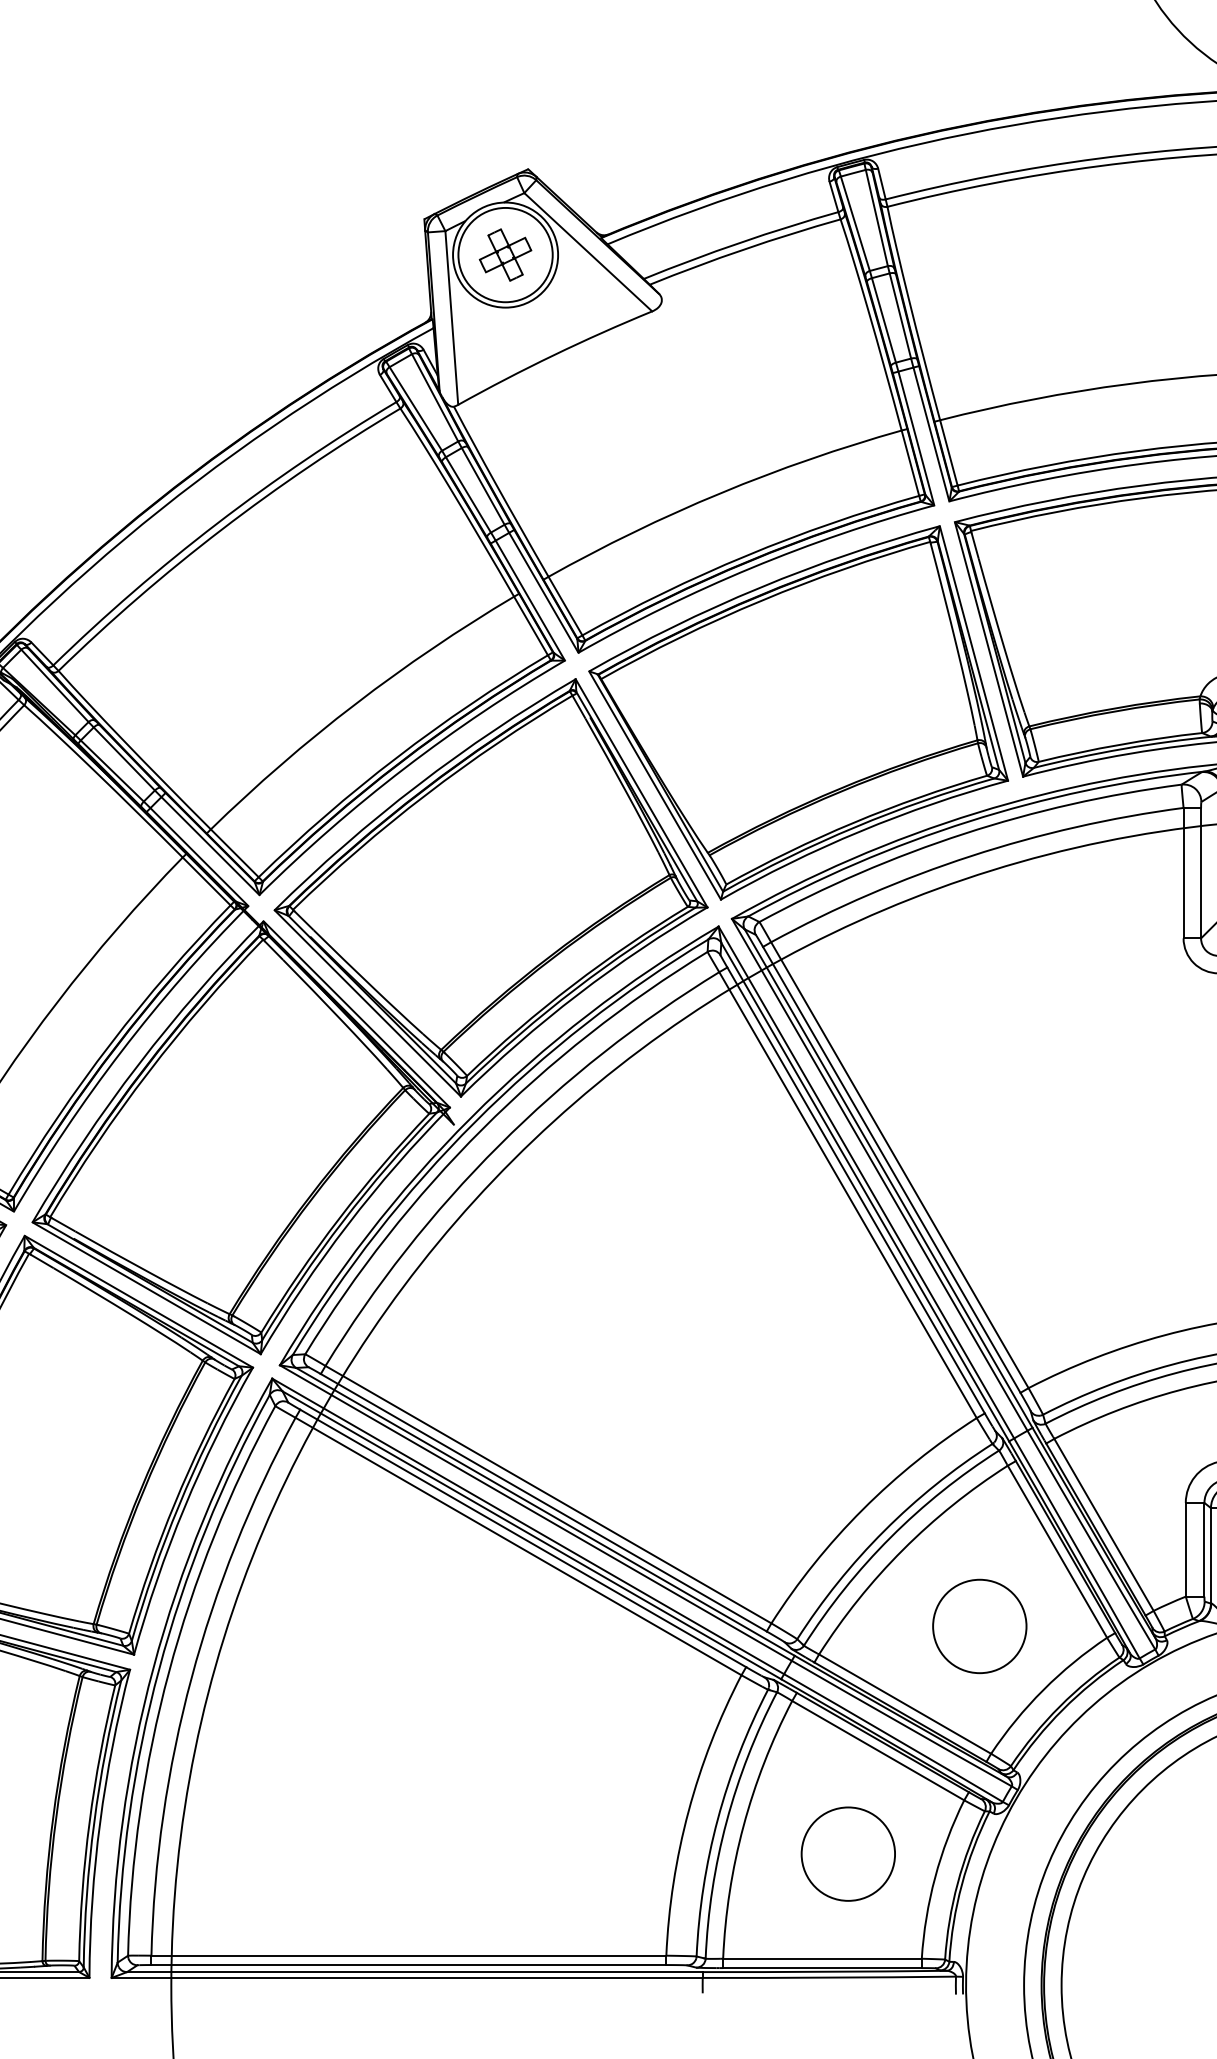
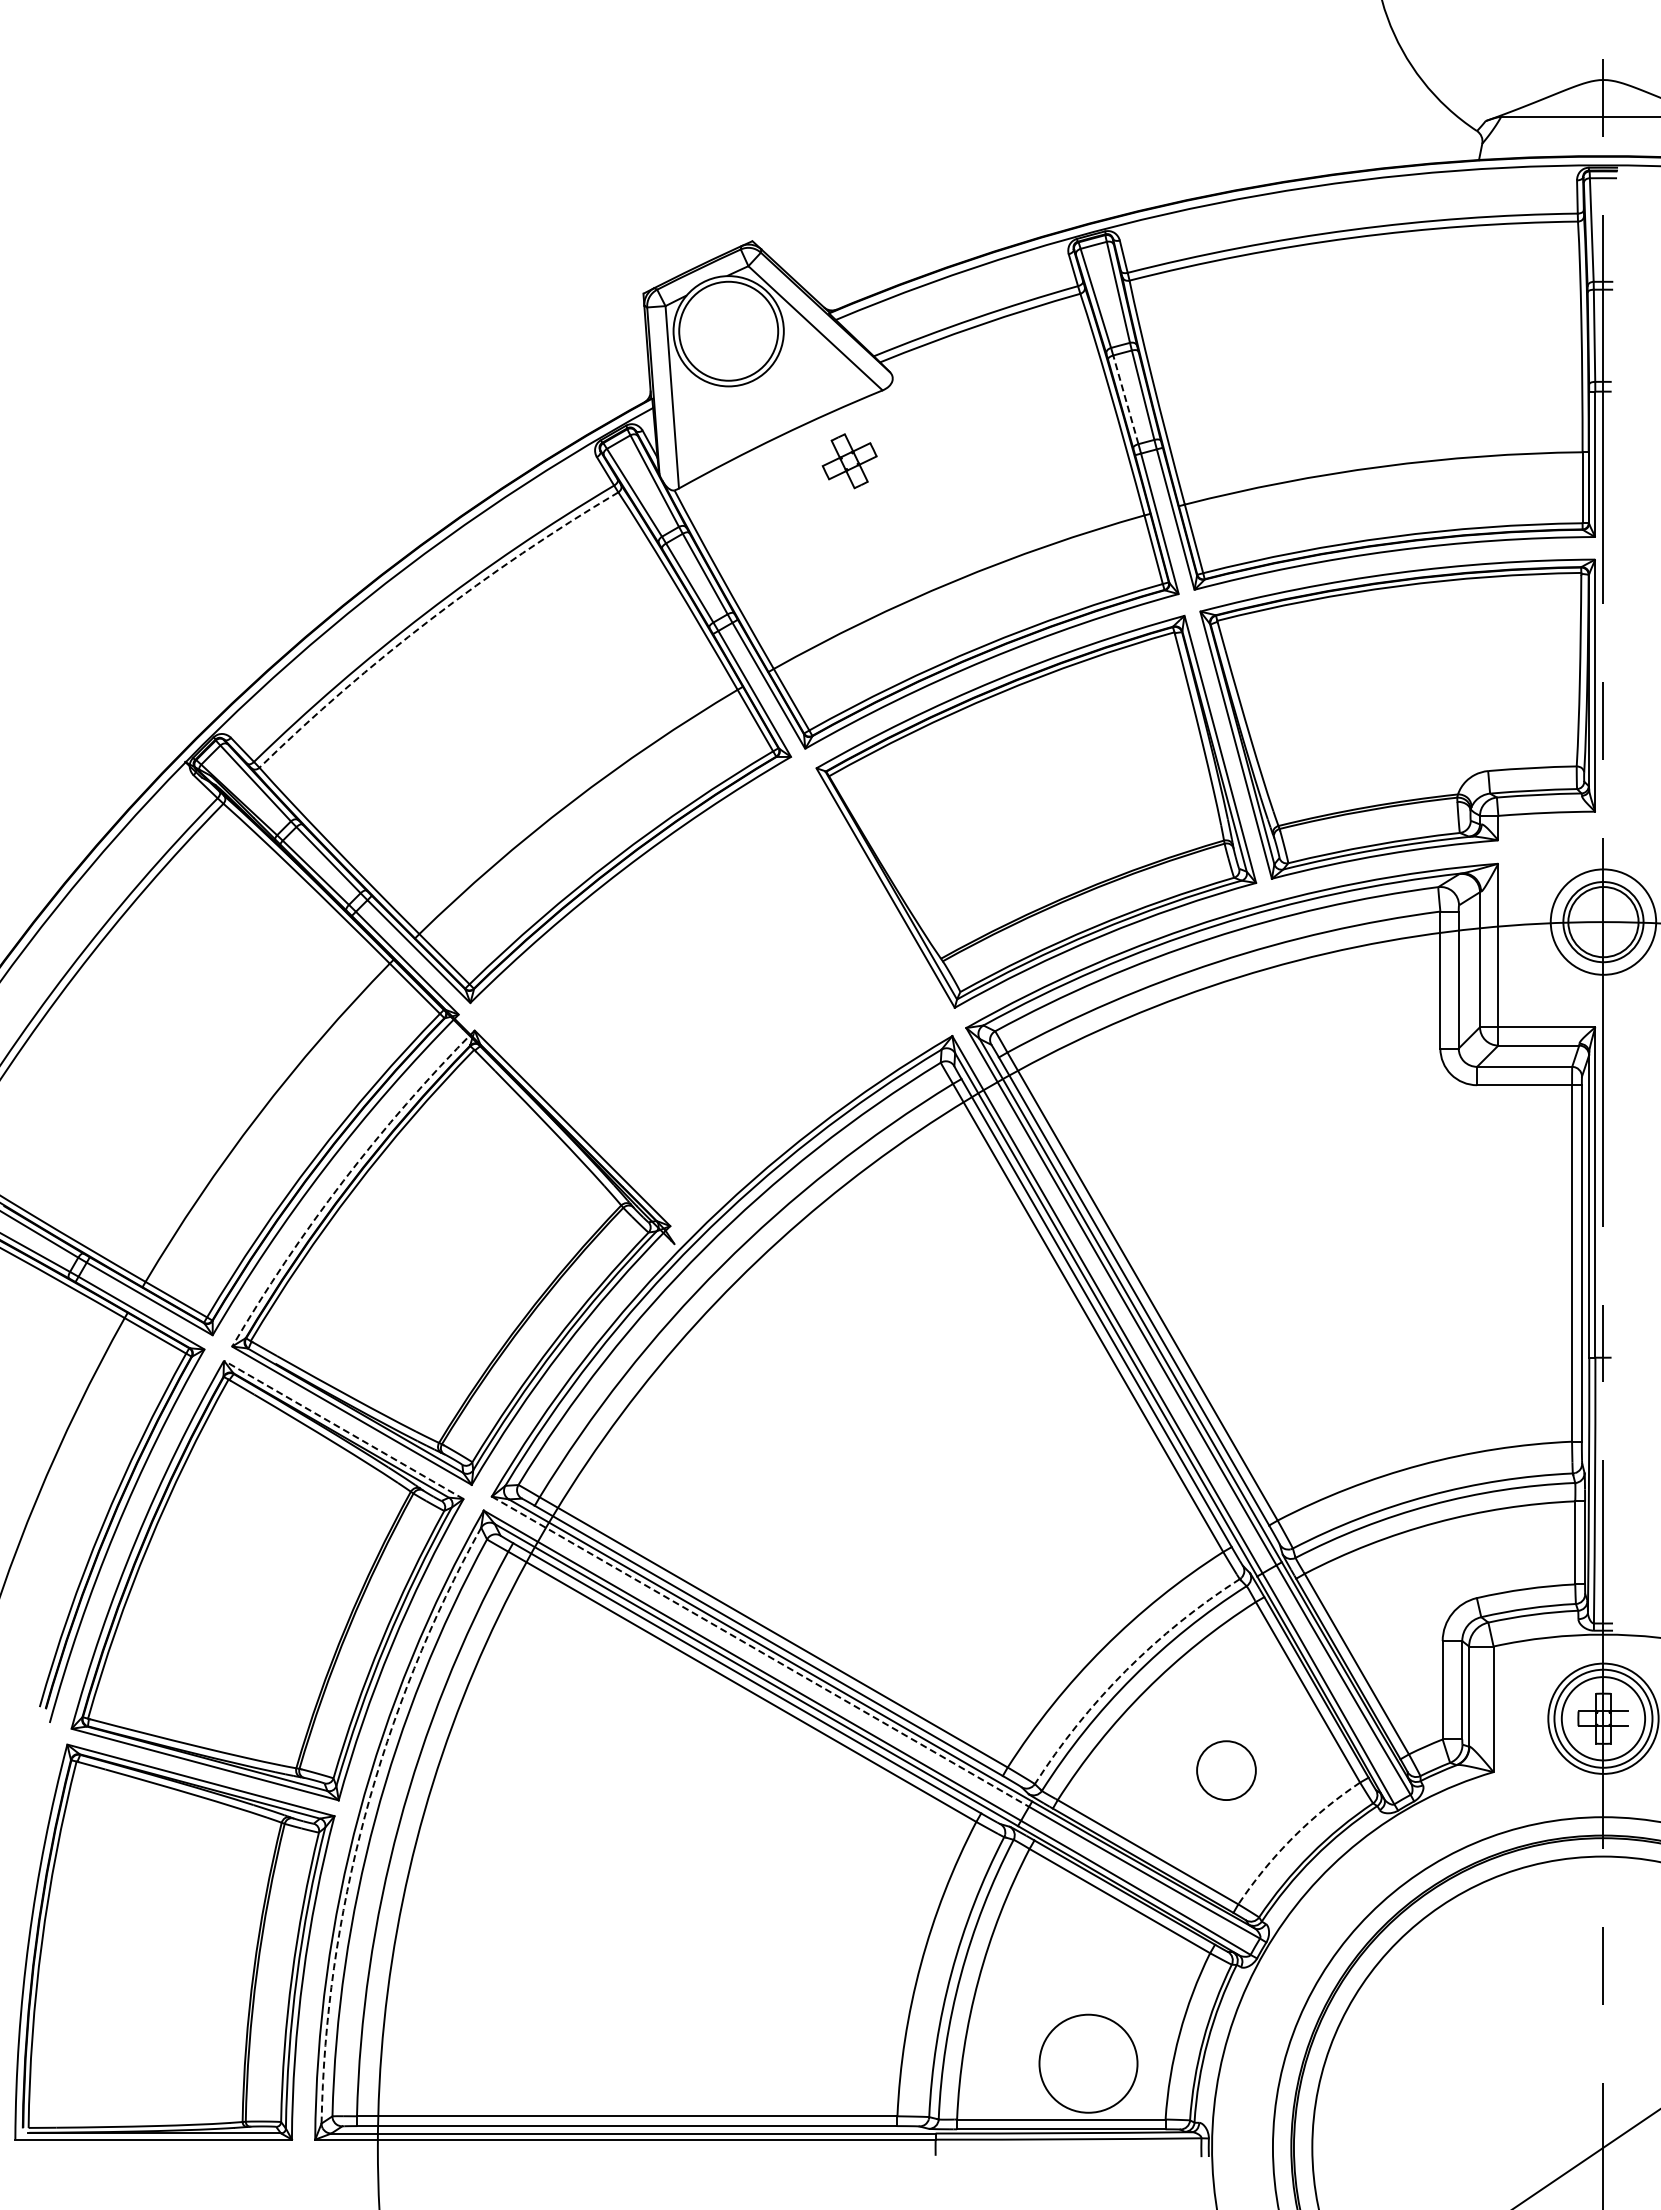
part: (505, 255) -> (849, 461), moved
line: (883, 320) -> (1125, 399), solid -> dashed
arc: (221, 529) -> (430, 619), solid -> dashed
part: (491, 887) -> (713, 995), removed
arc: (138, 1064) -> (343, 1180), solid -> dashed
line: (138, 1301) -> (343, 1429), solid -> dashed
line: (535, 1512) -> (760, 1651), solid -> dashed
arc: (884, 1530) -> (1126, 1670), solid -> dashed
circle: (979, 1626) -> (1226, 1770), size x0.6
arc: (159, 1669) -> (365, 1815), solid -> dashed
arc: (1043, 1690) -> (1293, 1837), solid -> dashed
circle: (848, 1853) -> (1088, 2063), moved

